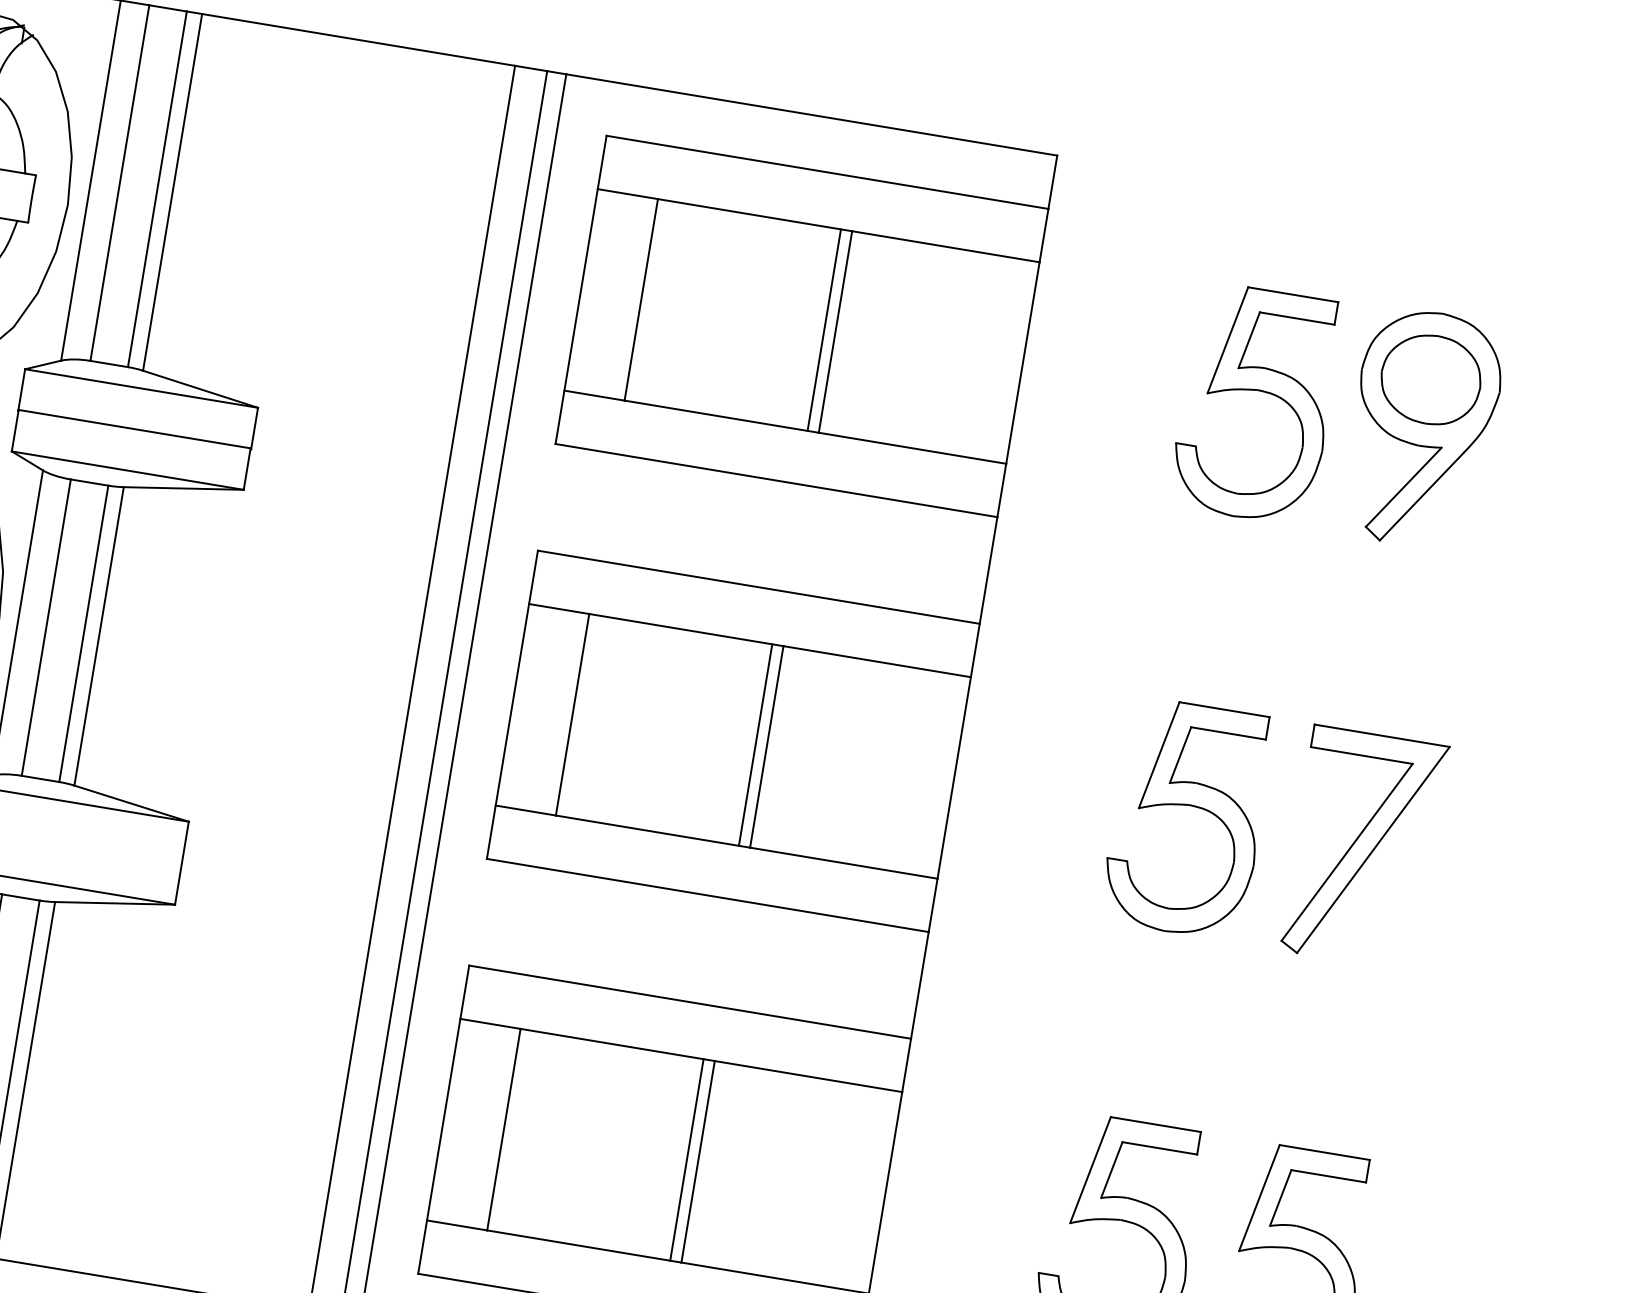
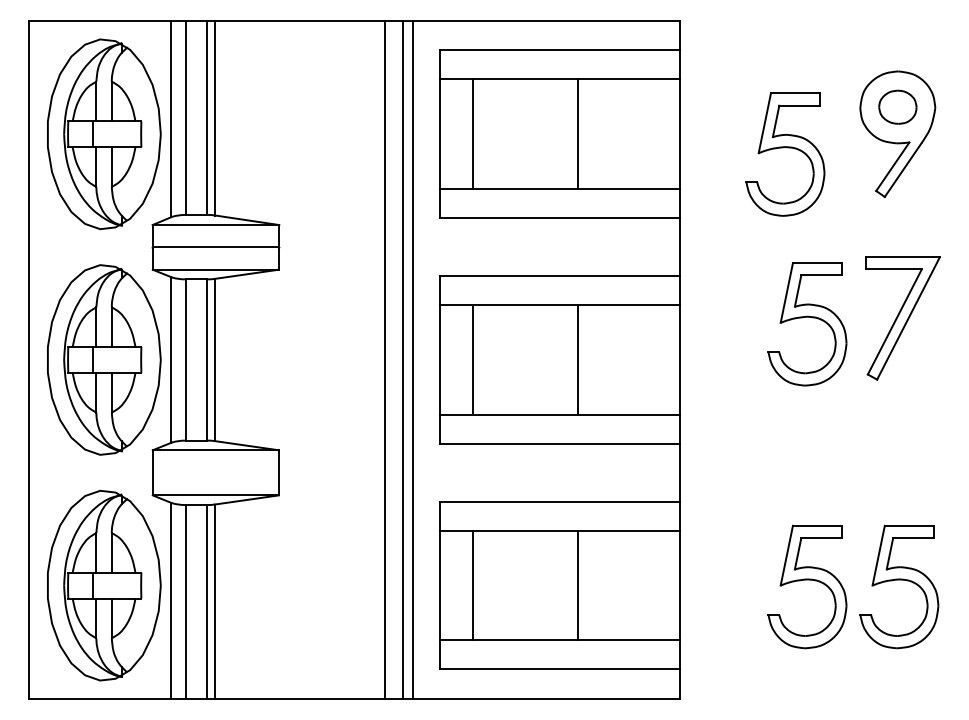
line: (824, 330) -> (572, 134), removed
part: (1430, 378) -> (897, 106), size x0.7
part: (1254, 392) -> (783, 148), moved
line: (756, 744) -> (572, 359), removed
part: (1189, 806) -> (807, 317), moved
part: (1362, 848) -> (902, 318), moved
line: (687, 1159) -> (572, 585), removed

